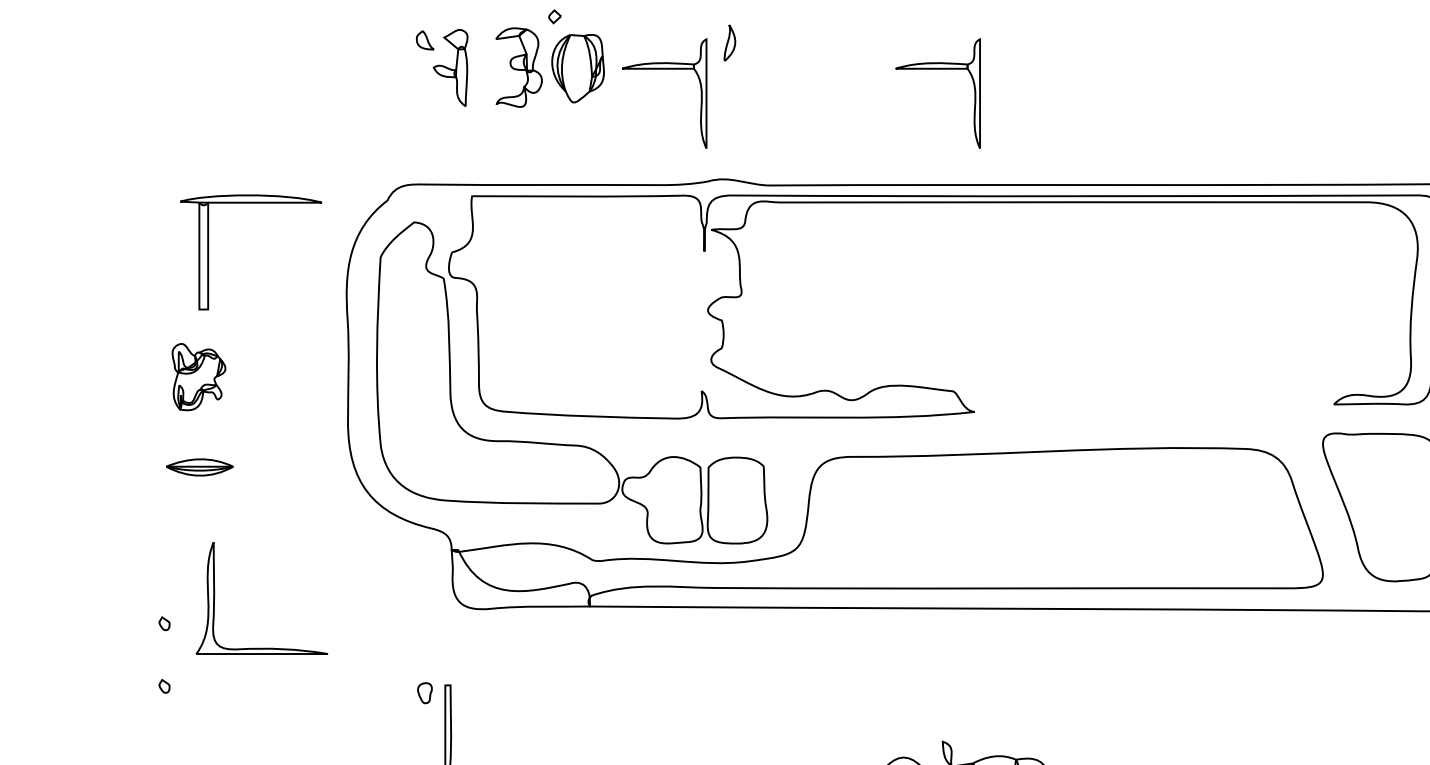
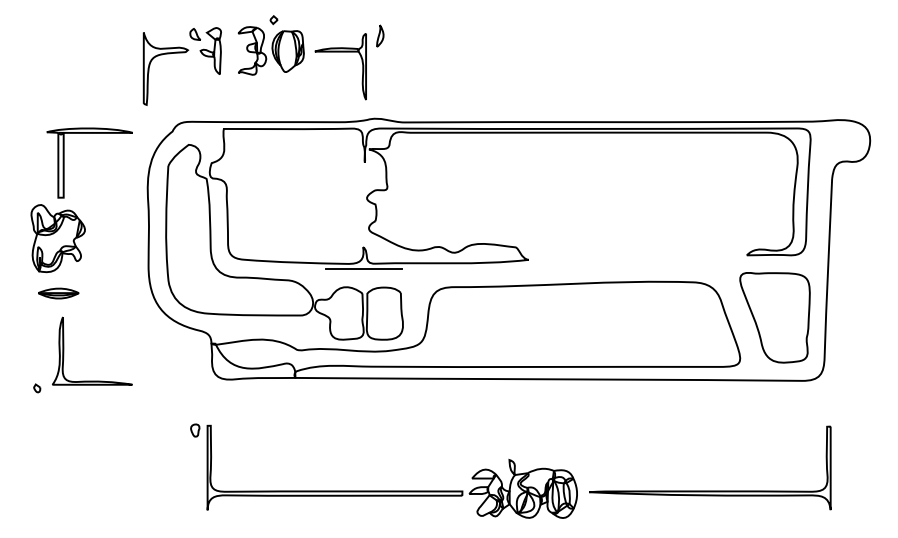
part: (937, 70) -> (506, 52), removed
part: (370, 75) -> (162, 55), added
part: (197, 376) -> (57, 238), size x1.67
line: (702, 426) -> (363, 268), added
part: (216, 597) -> (64, 350), moved
part: (164, 686) -> (37, 426), removed

